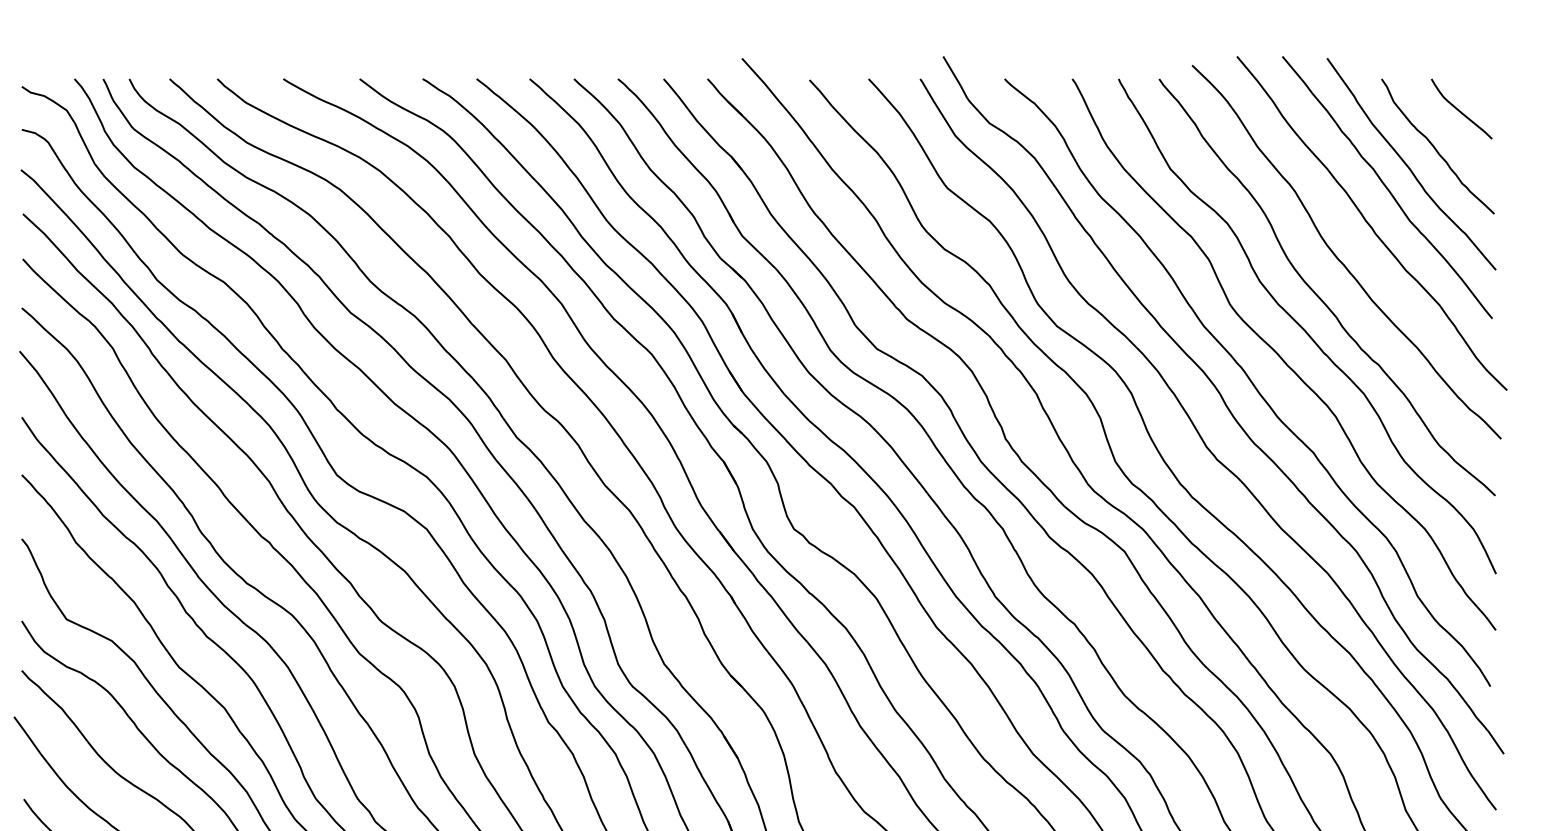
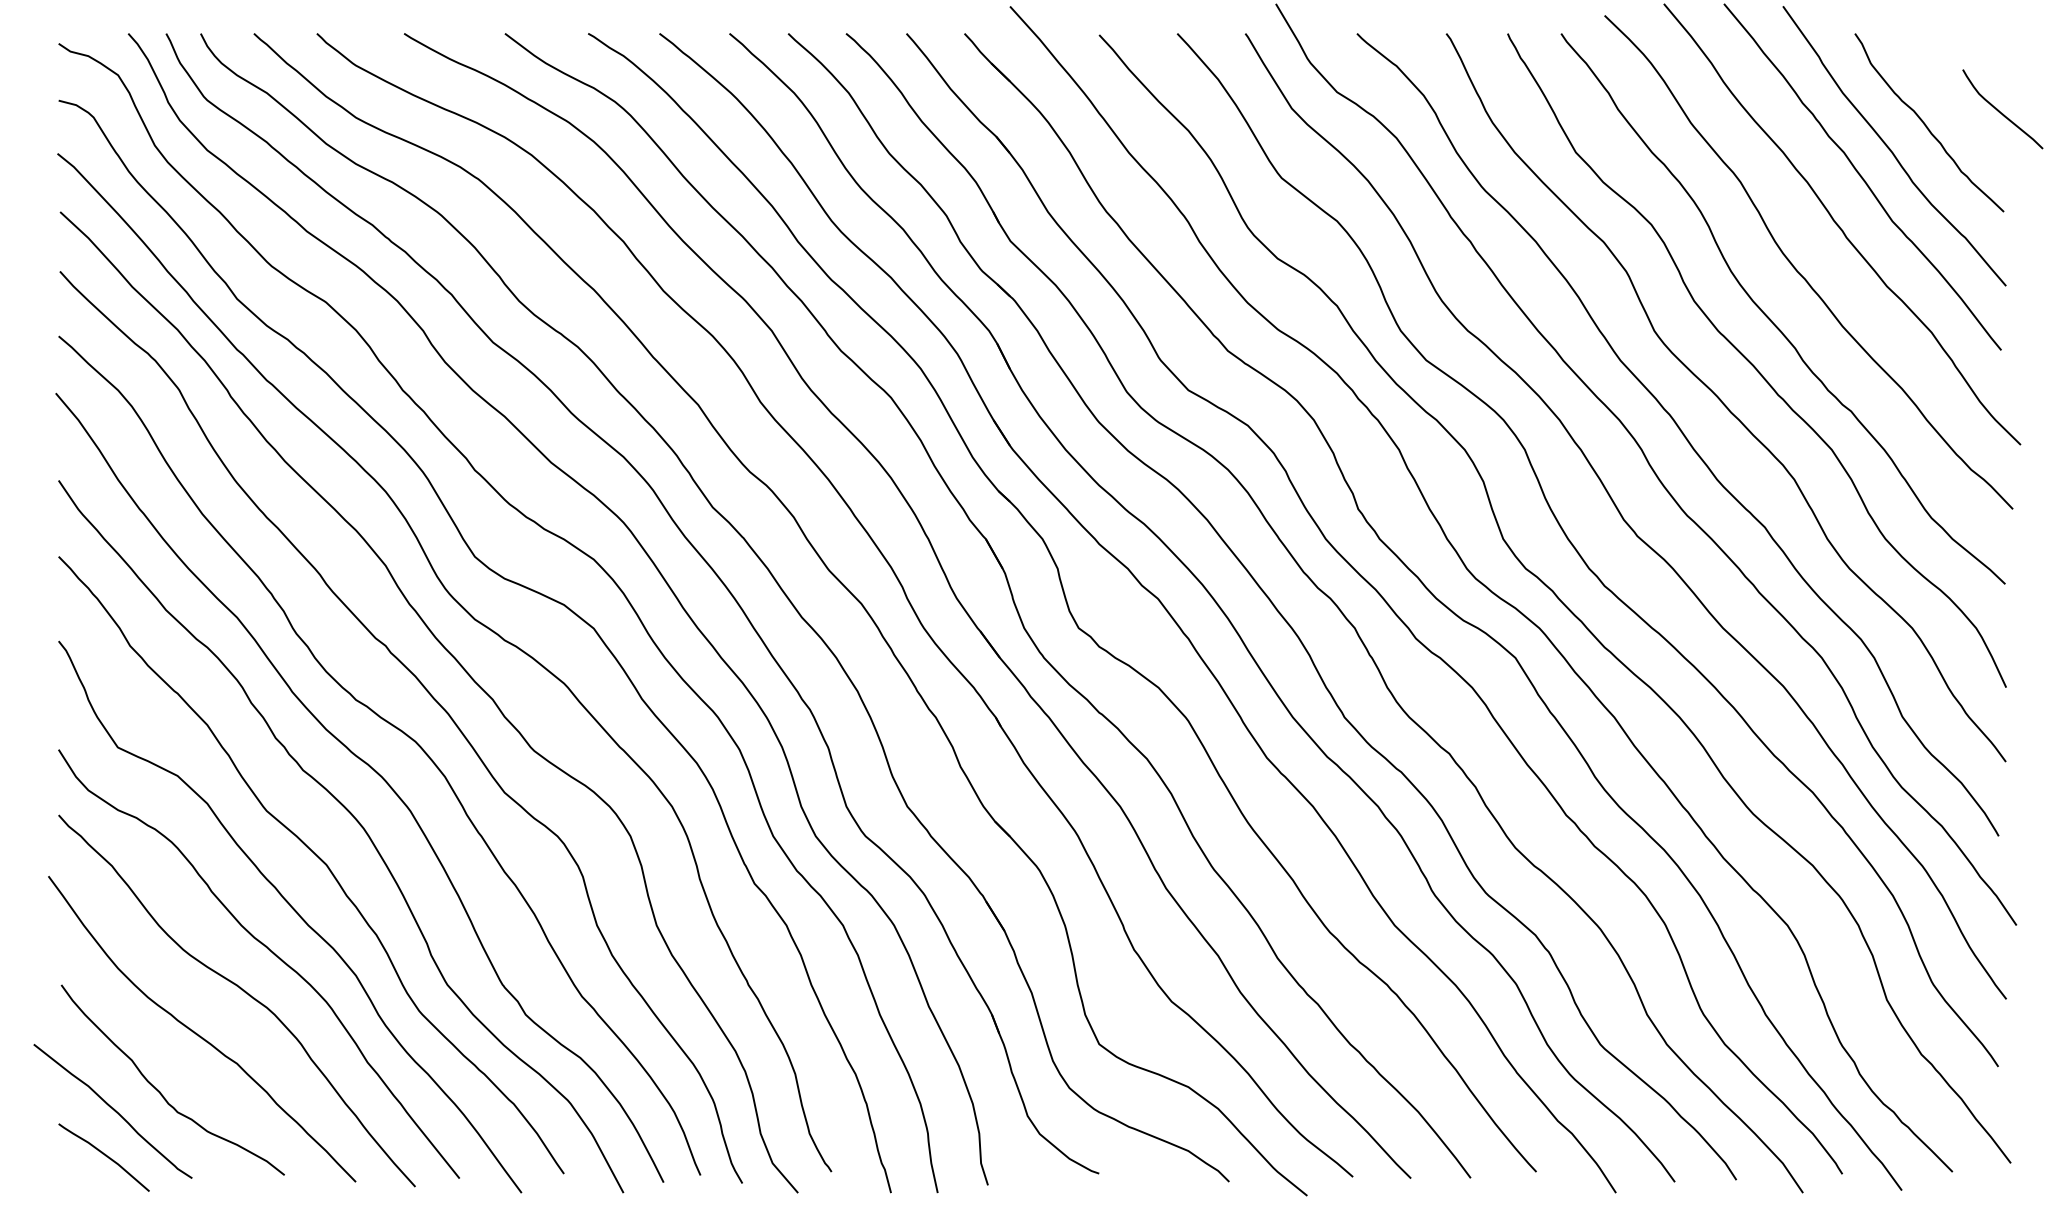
curve: (1459, 110) -> (2000, 111), moved

